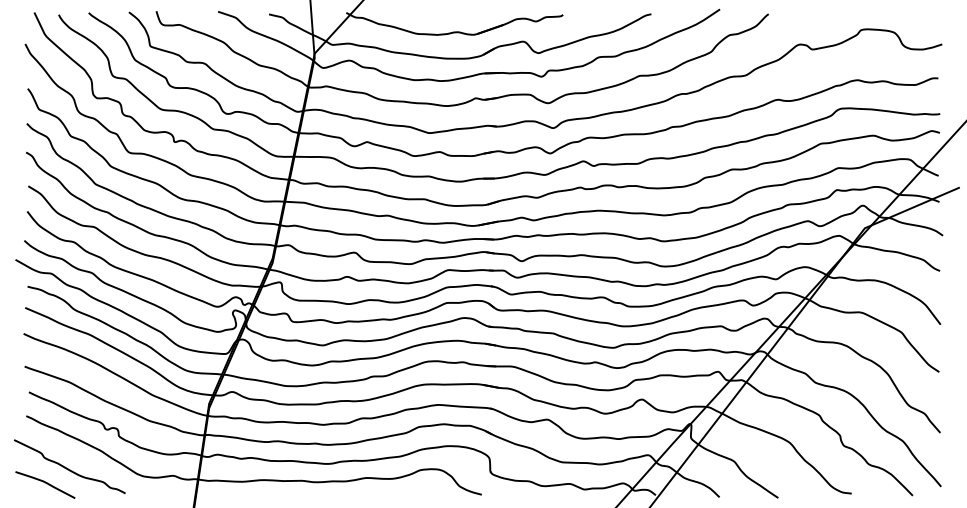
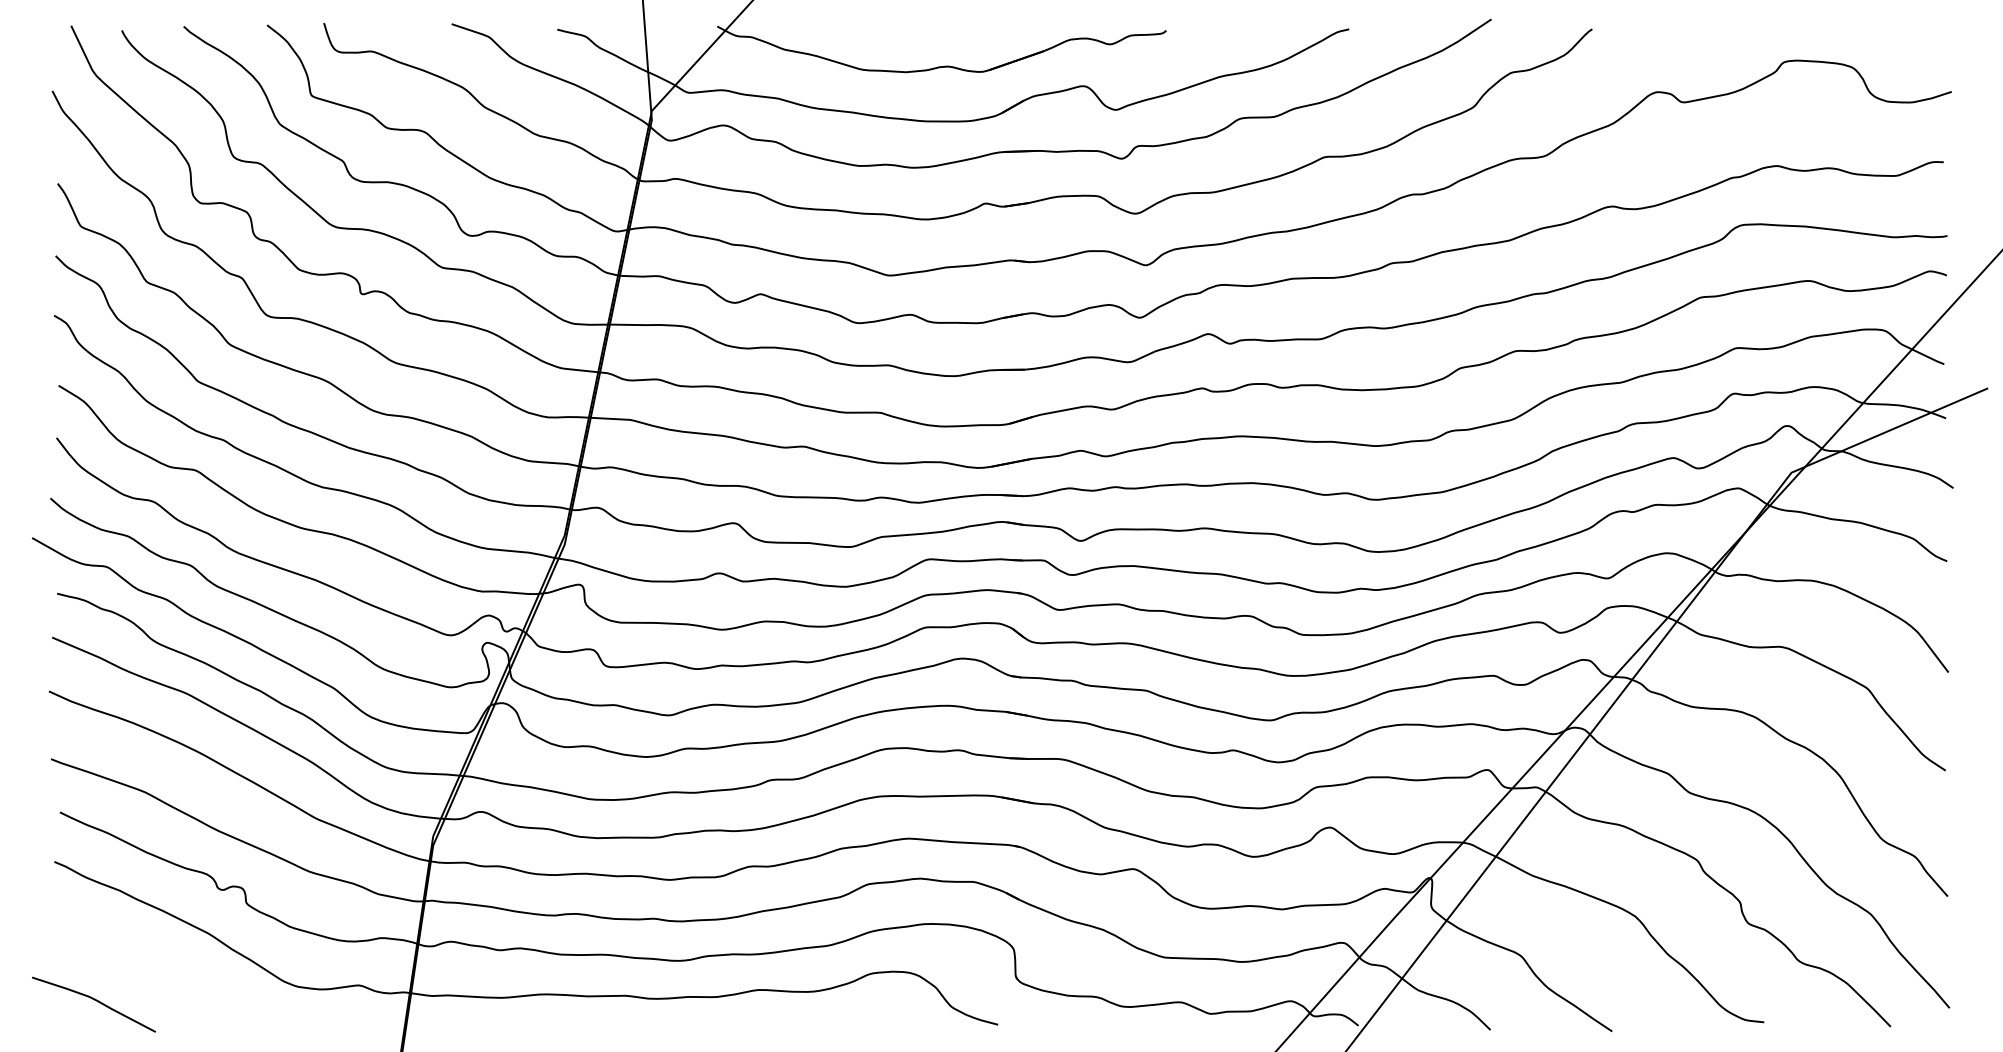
curve: (68, 468) -> (141, 970), removed

